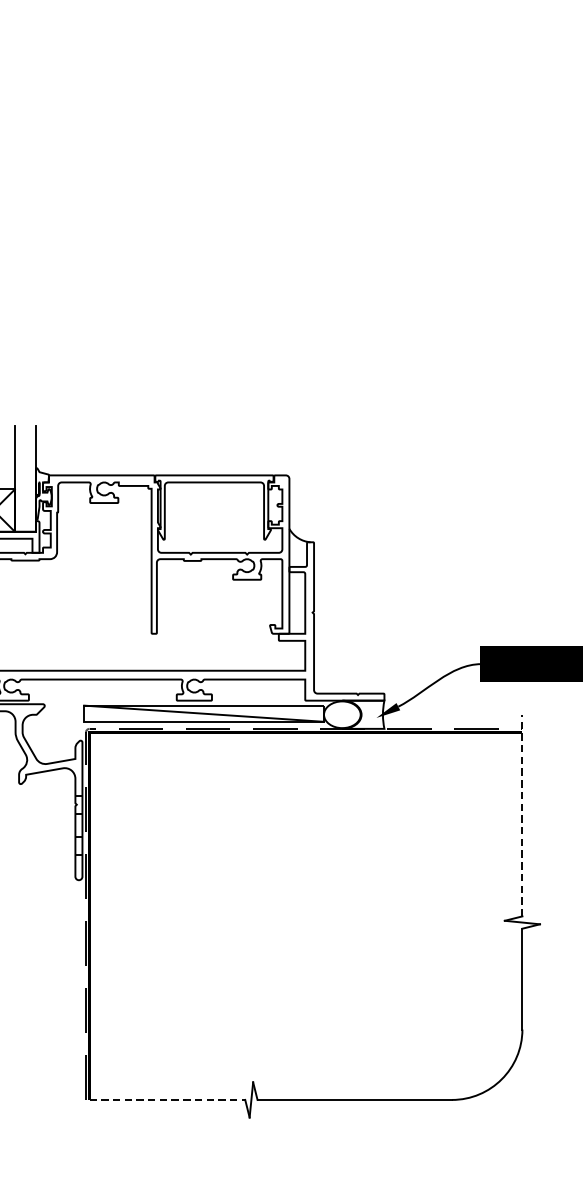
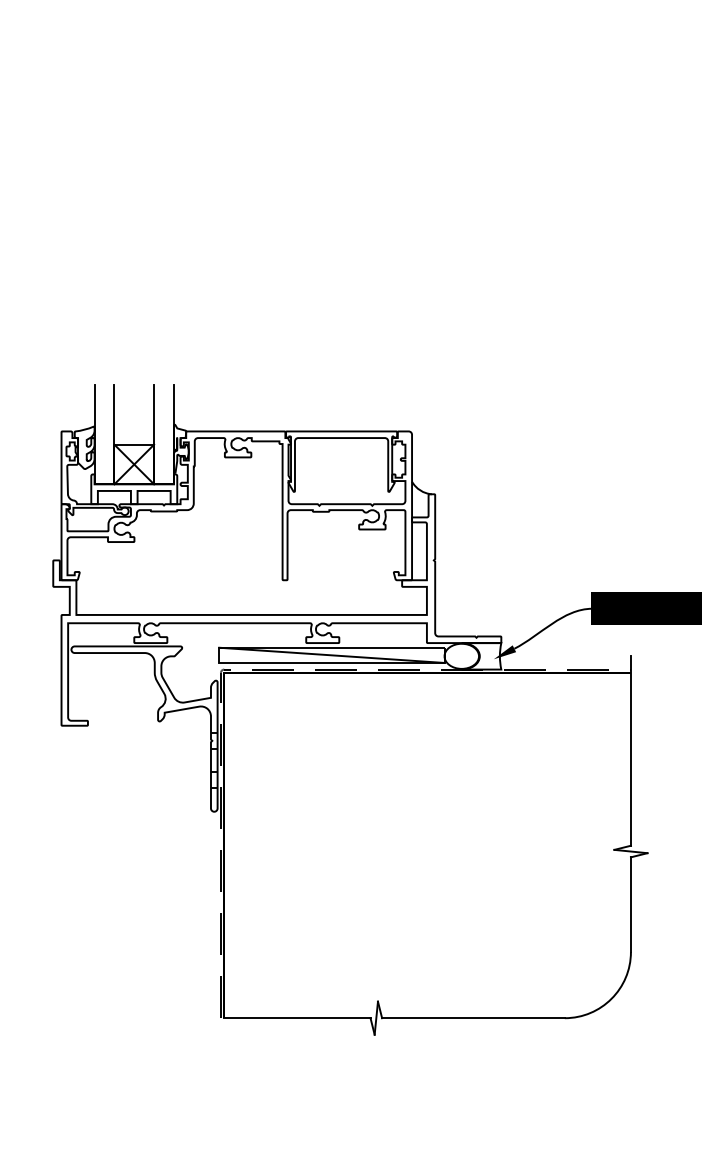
line: (521, 816) -> (630, 751), dashed -> solid
line: (167, 1100) -> (297, 1018), dashed -> solid

